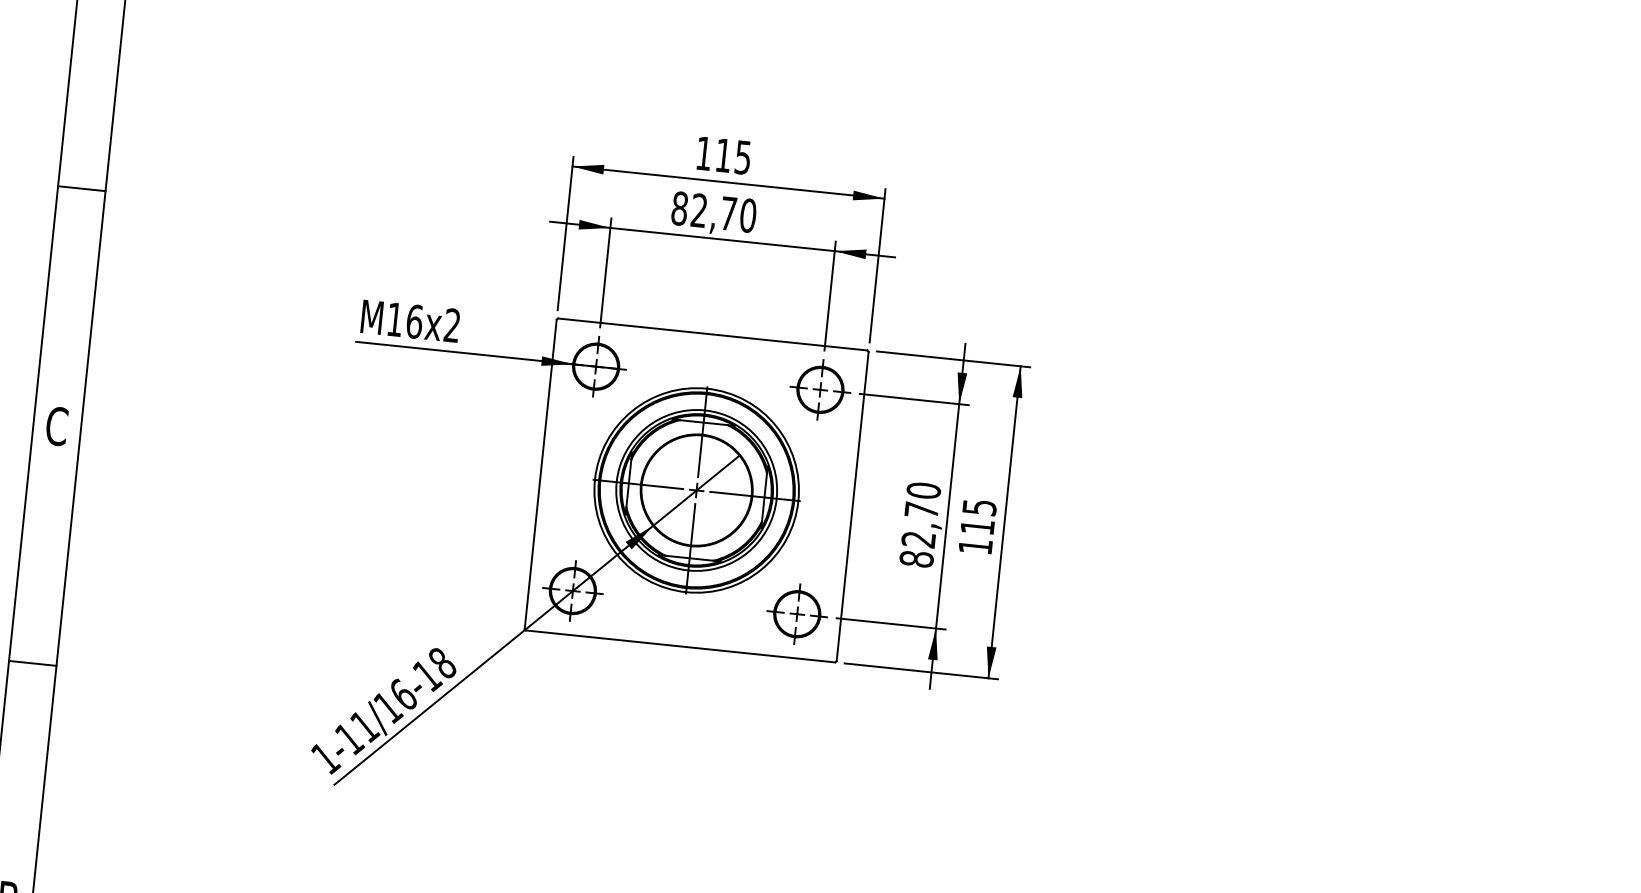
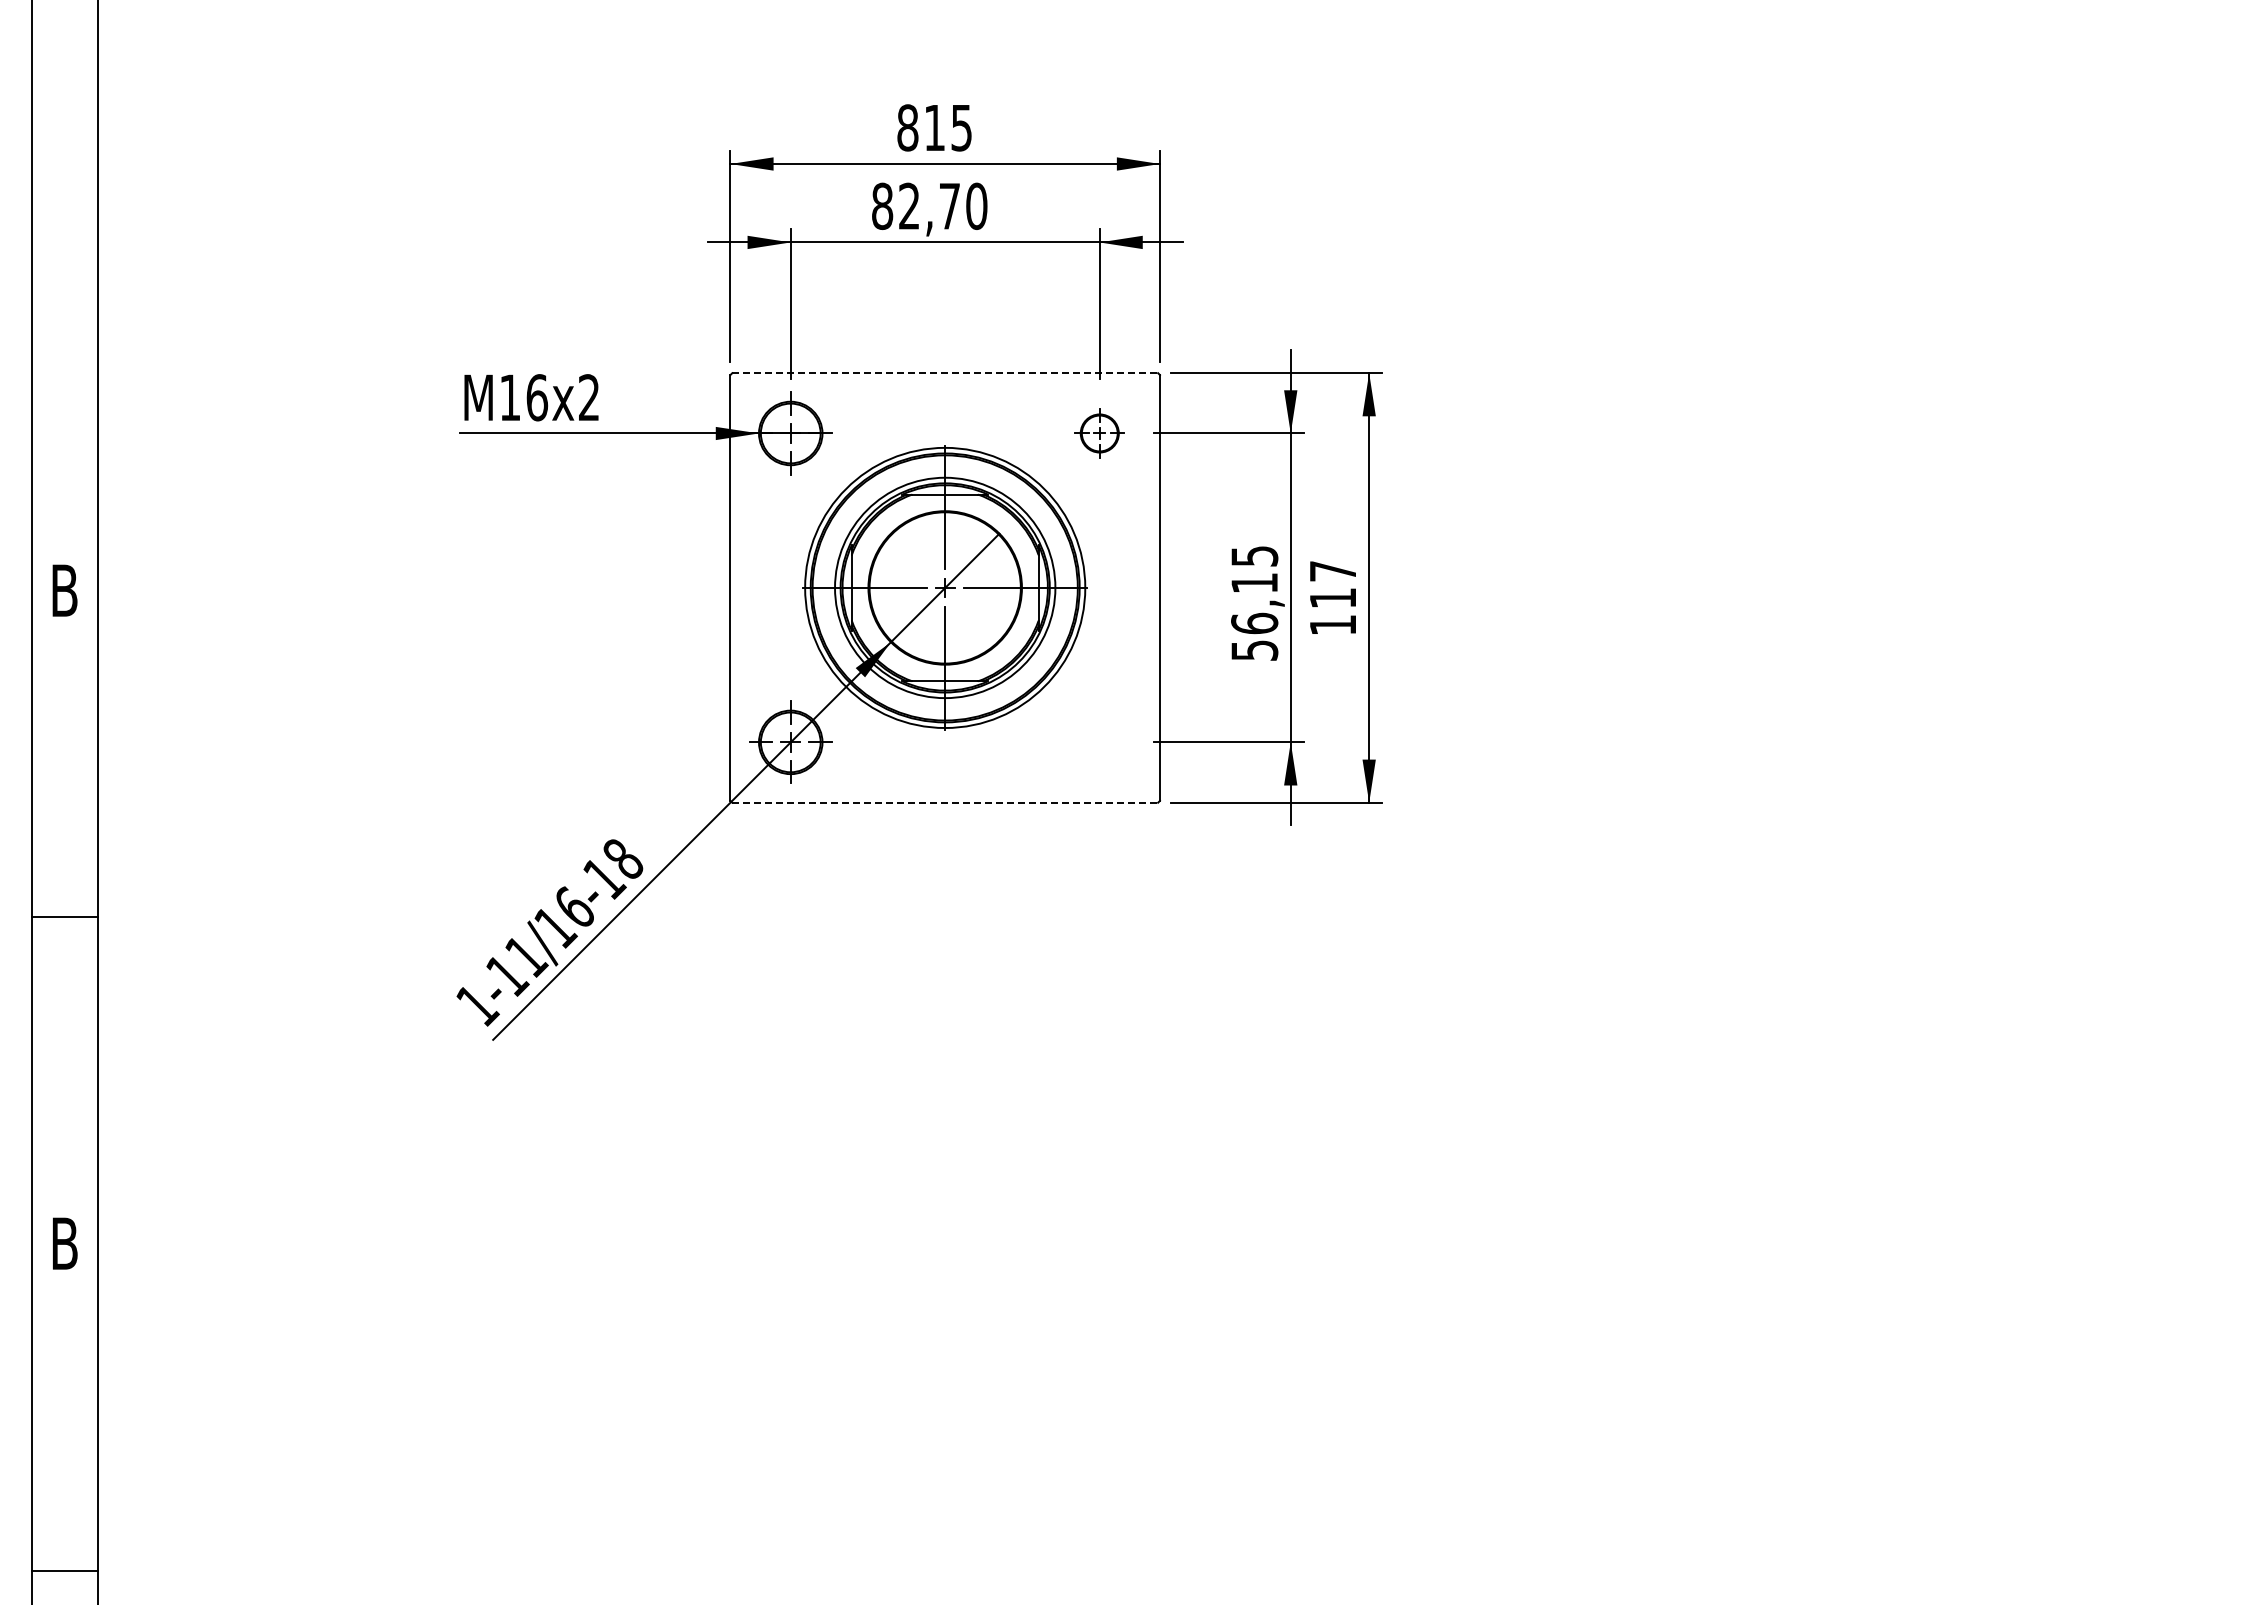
text: (703, 153) -> (907, 127), 115 -> 815
line: (81, 188) -> (64, 263), removed
line: (712, 334) -> (945, 373), solid -> dashed
part: (820, 389) -> (1099, 433), size x0.6
text: (56, 426) -> (64, 590), C -> B
text: (979, 507) -> (1333, 571), 115 -> 117
text: (920, 524) -> (1254, 603), 82,70 -> 56,15
part: (797, 613) -> (1099, 741), removed
line: (680, 646) -> (945, 802), solid -> dashed

